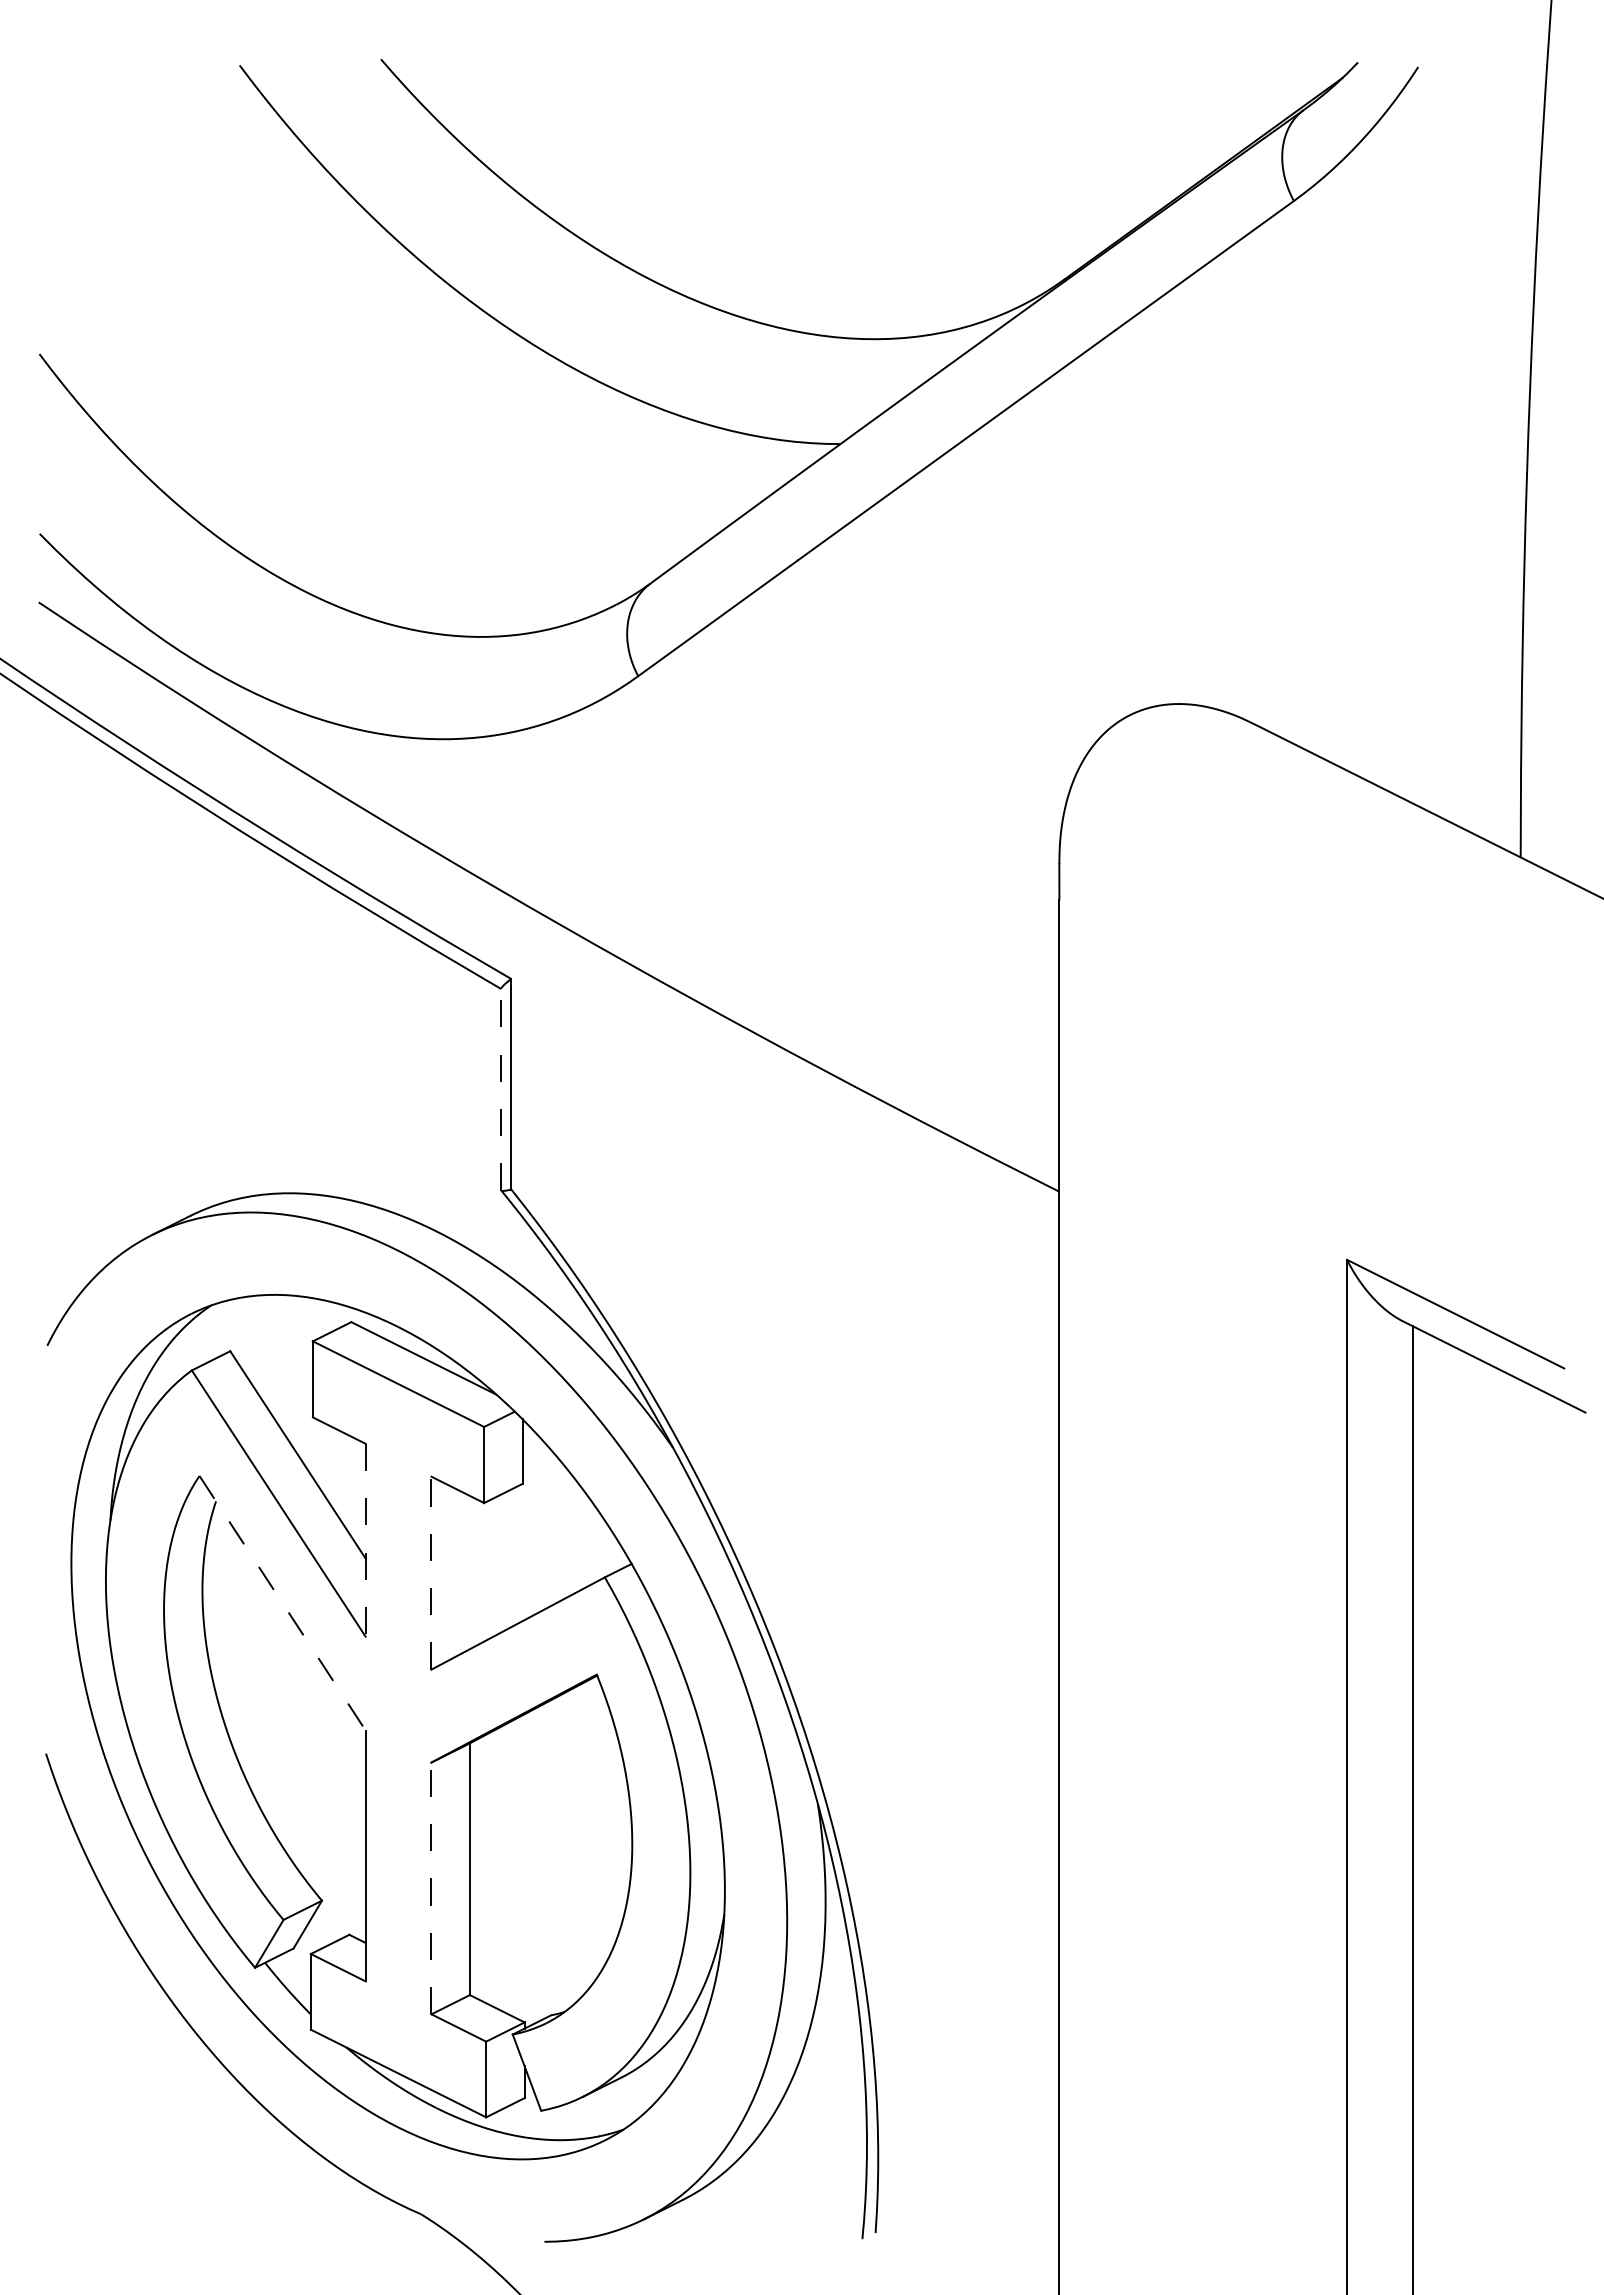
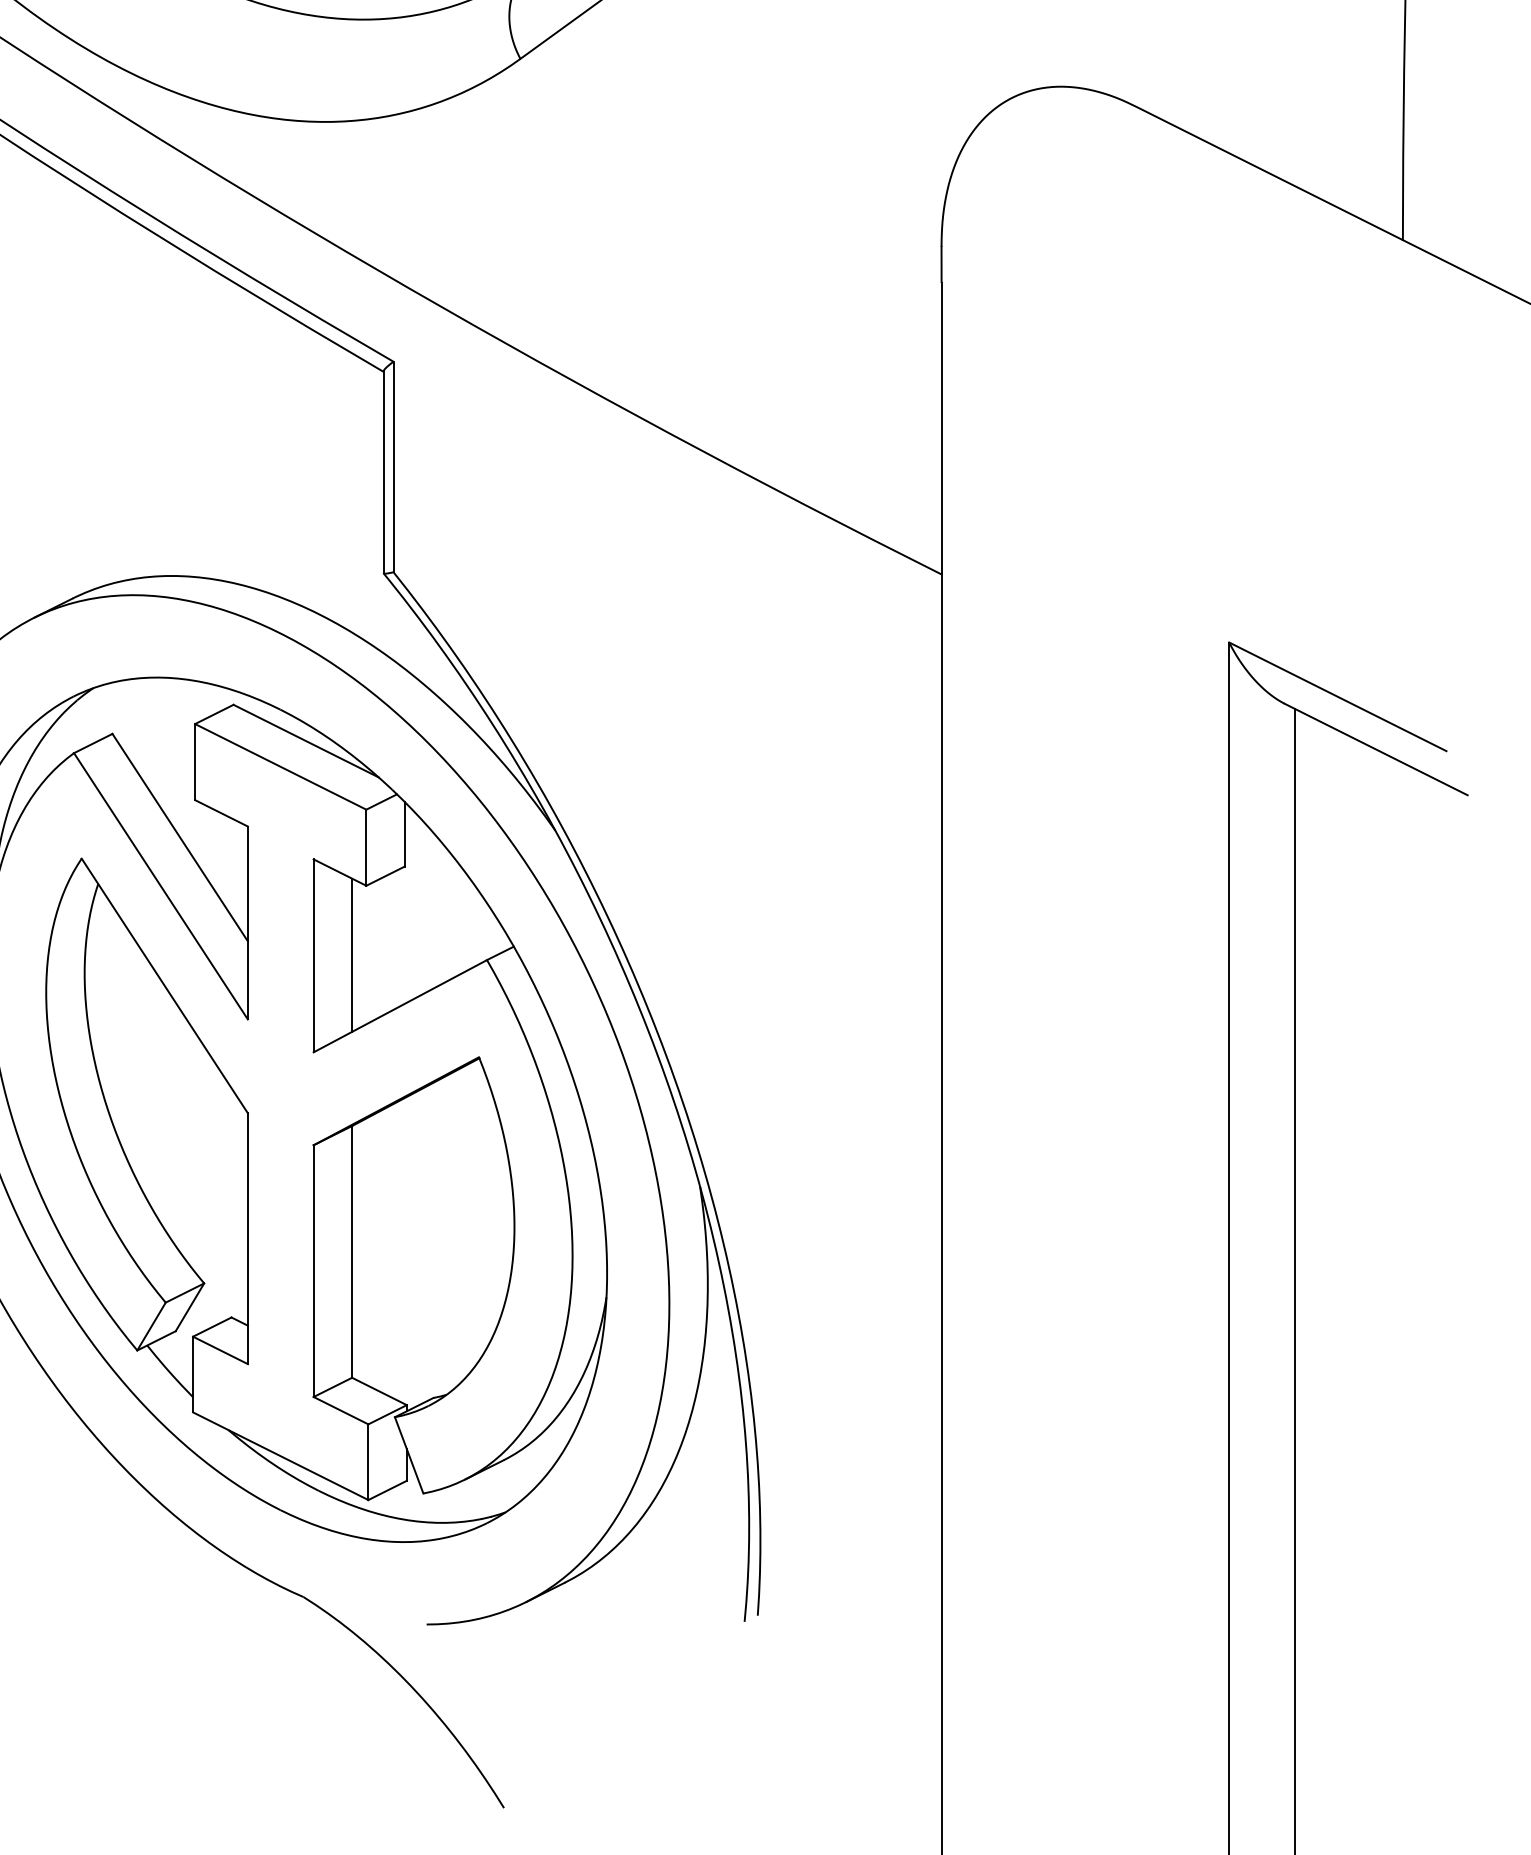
line: (501, 1089) -> (383, 472), dashed -> solid
line: (365, 1540) -> (247, 923), dashed -> solid
line: (431, 1572) -> (313, 955), dashed -> solid
line: (469, 1572) -> (351, 955), added
line: (282, 1603) -> (164, 986), dashed -> solid
line: (431, 1888) -> (313, 1271), dashed -> solid

